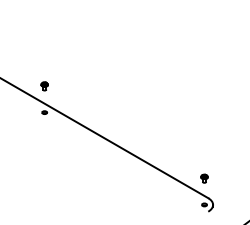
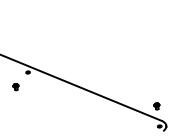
part: (44, 86) -> (15, 87), moved

